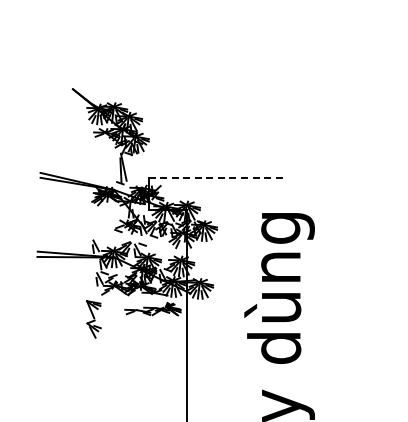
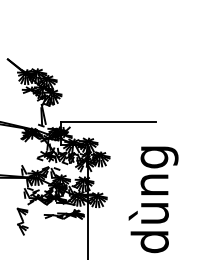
line: (216, 178) -> (109, 122), dashed -> solid

